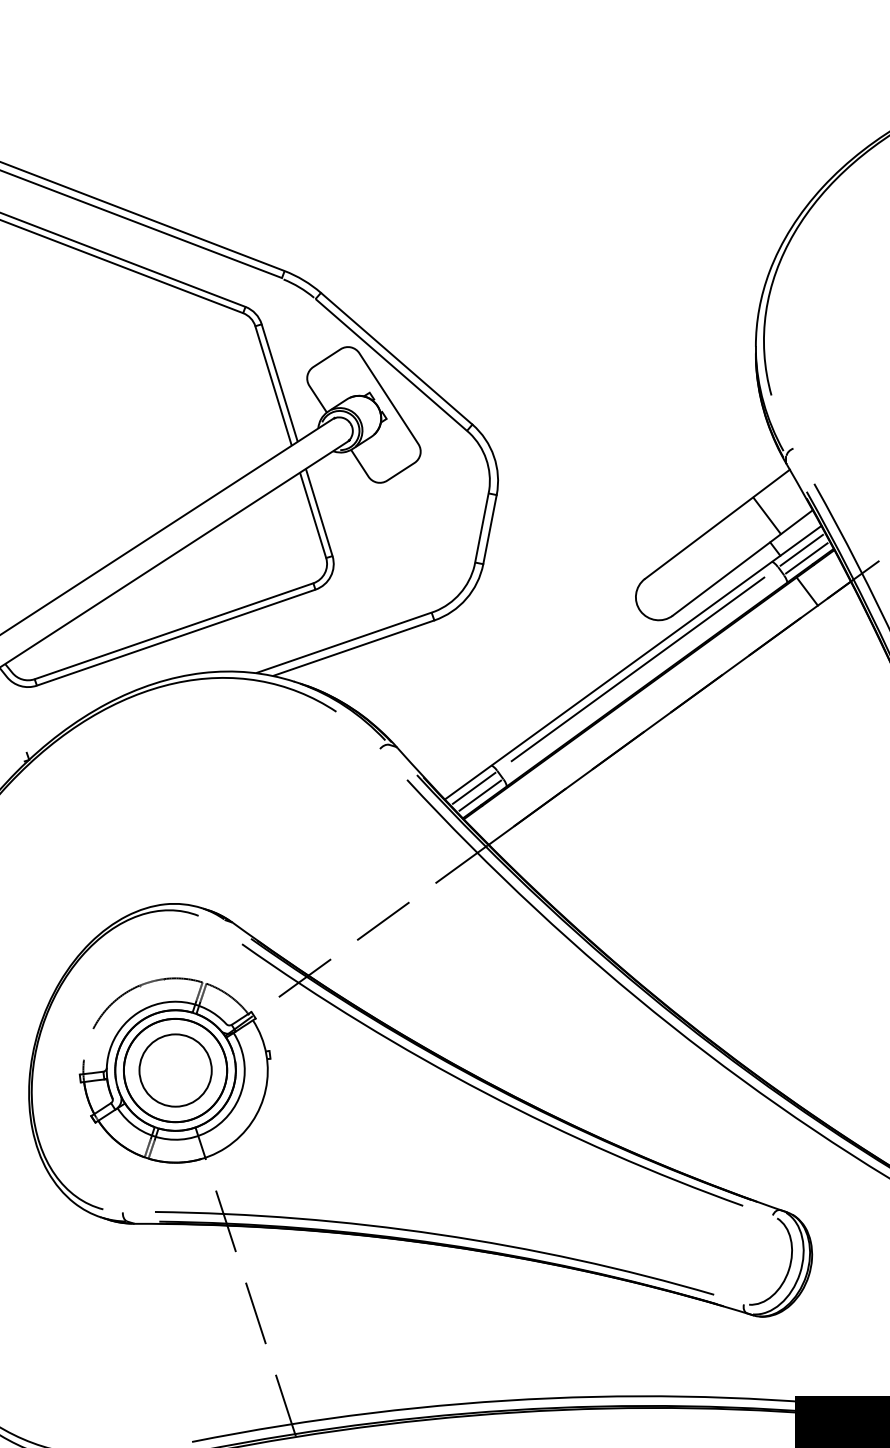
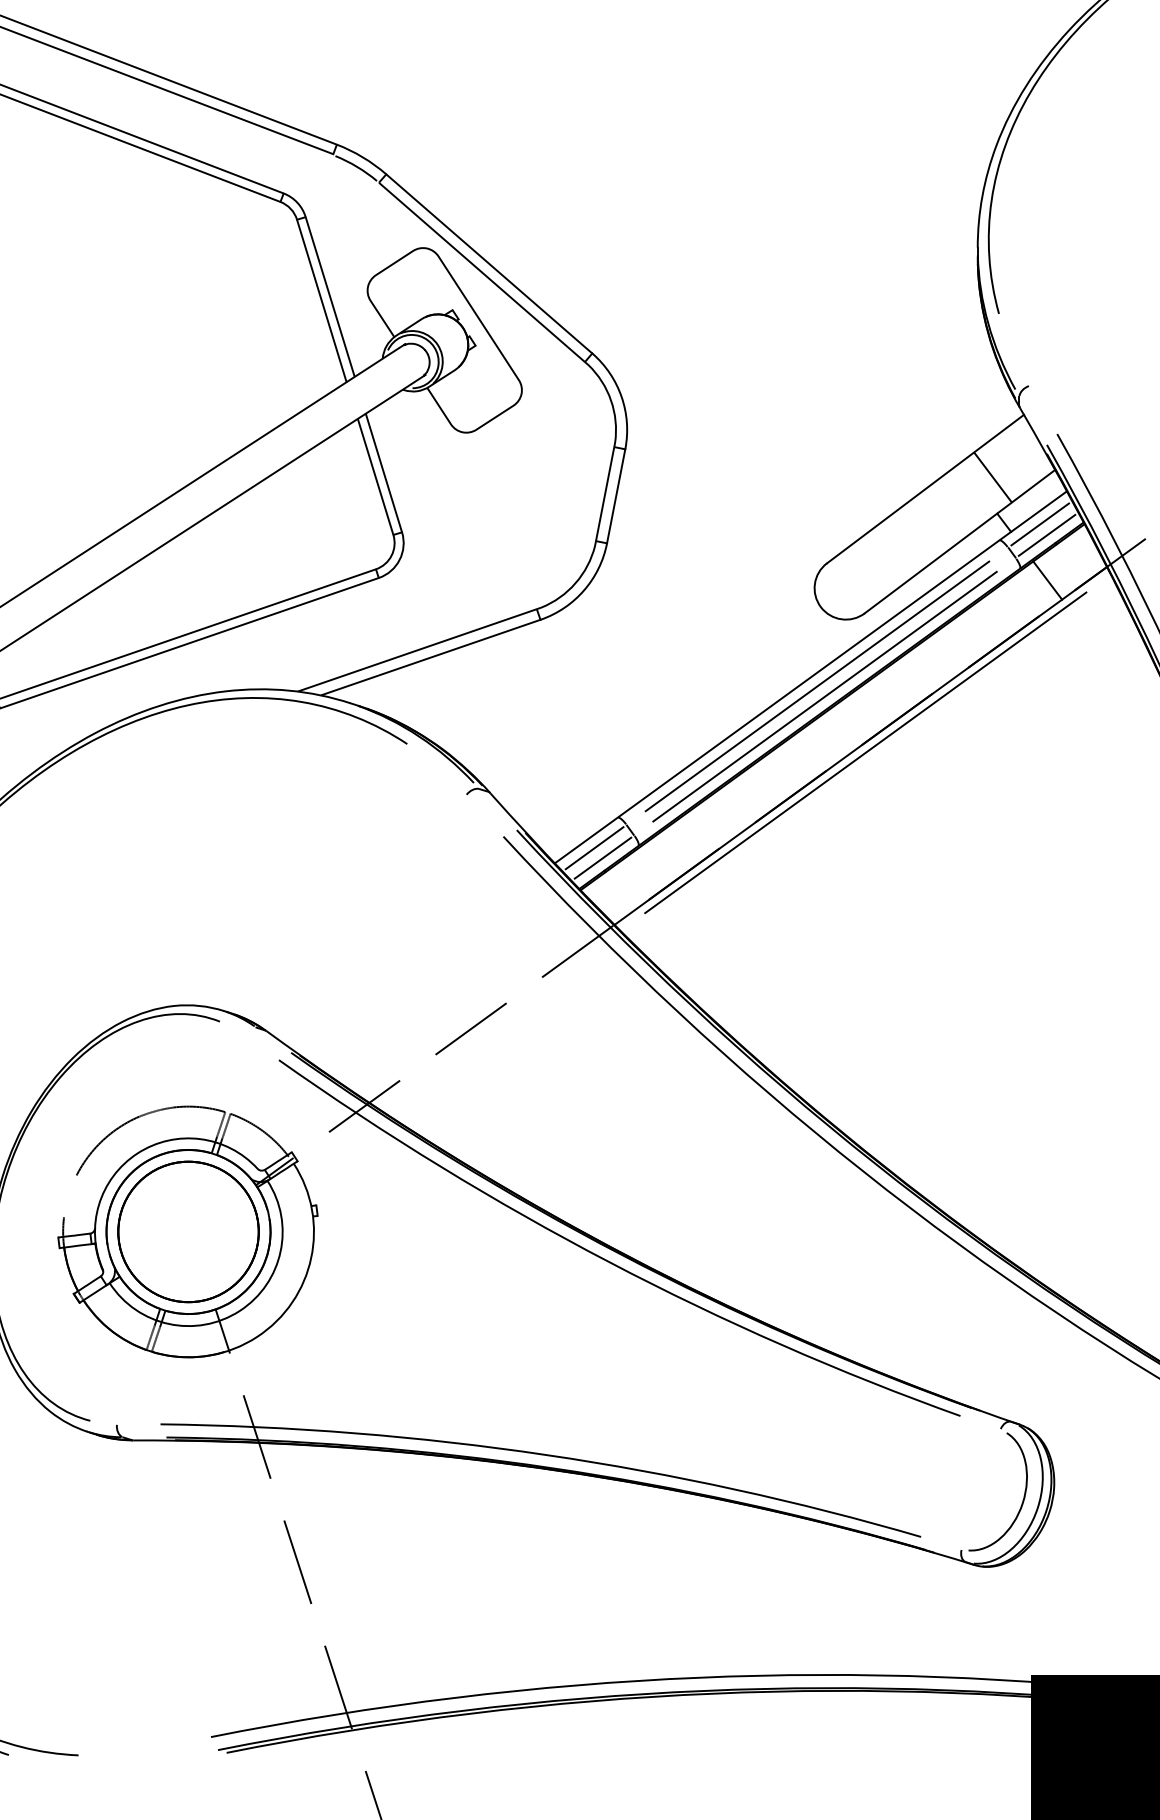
line: (643, 676) -> (824, 696), added
line: (673, 718) -> (865, 753), added
circle: (175, 1070) -> (188, 1231), size x1.43

